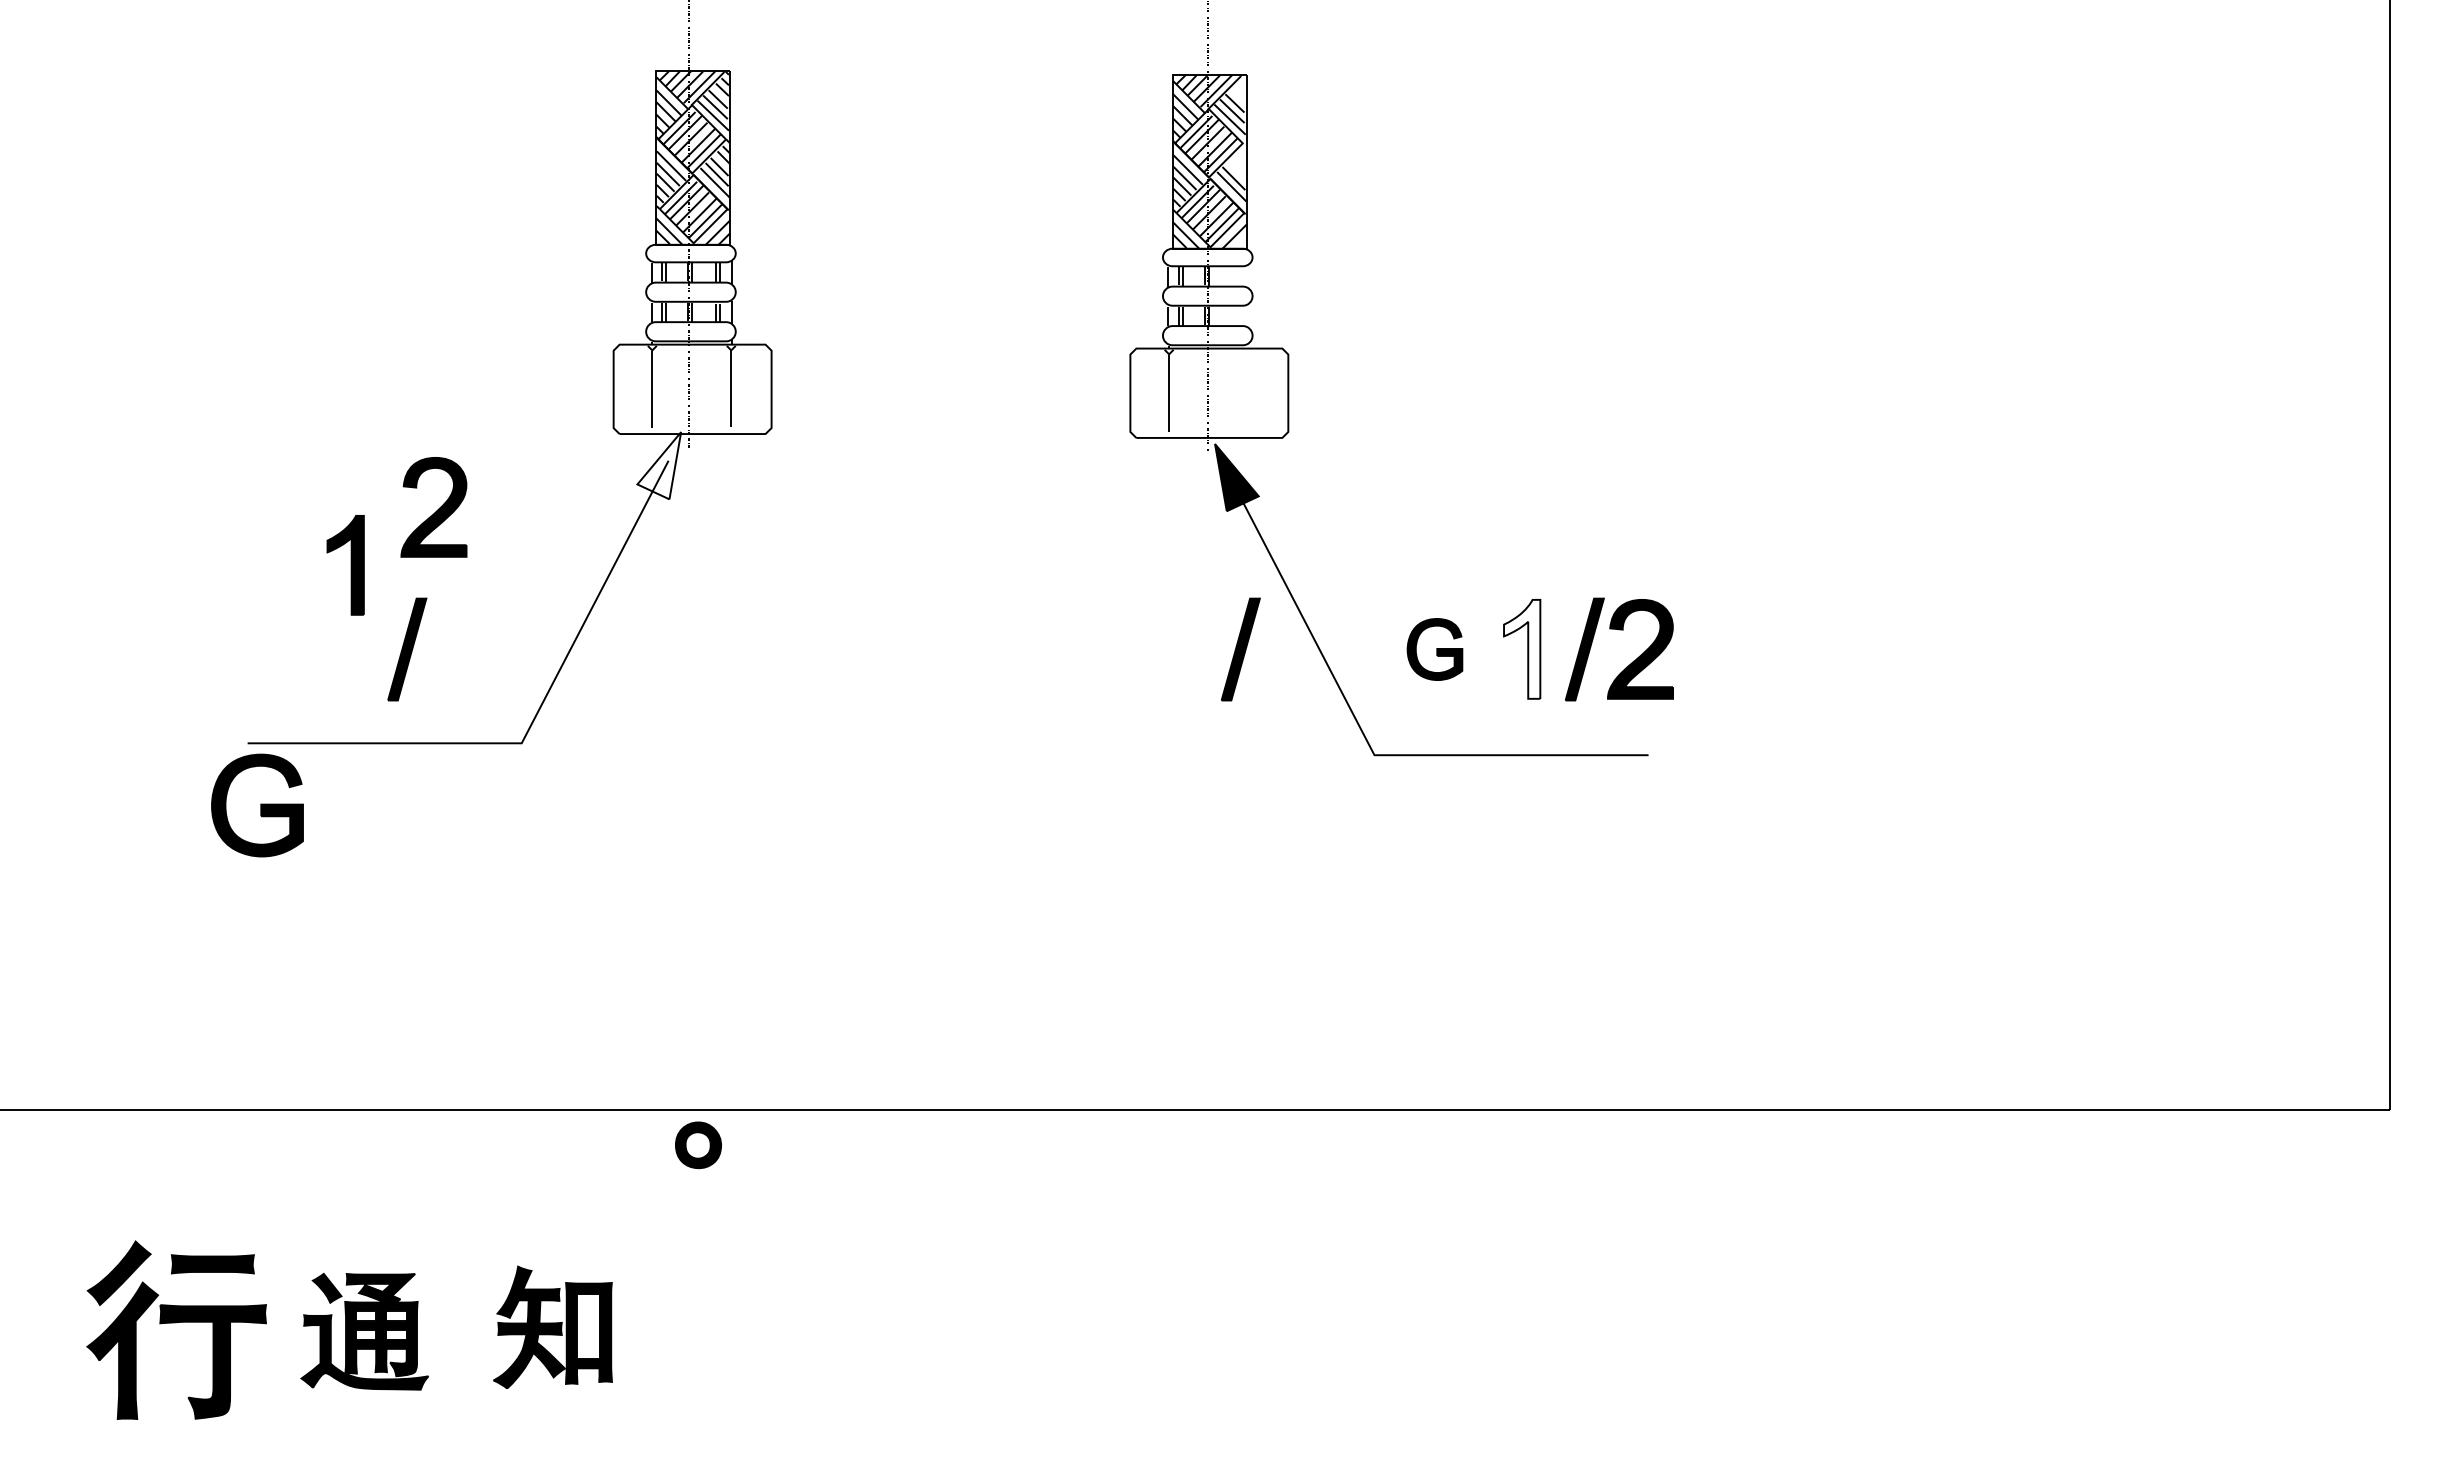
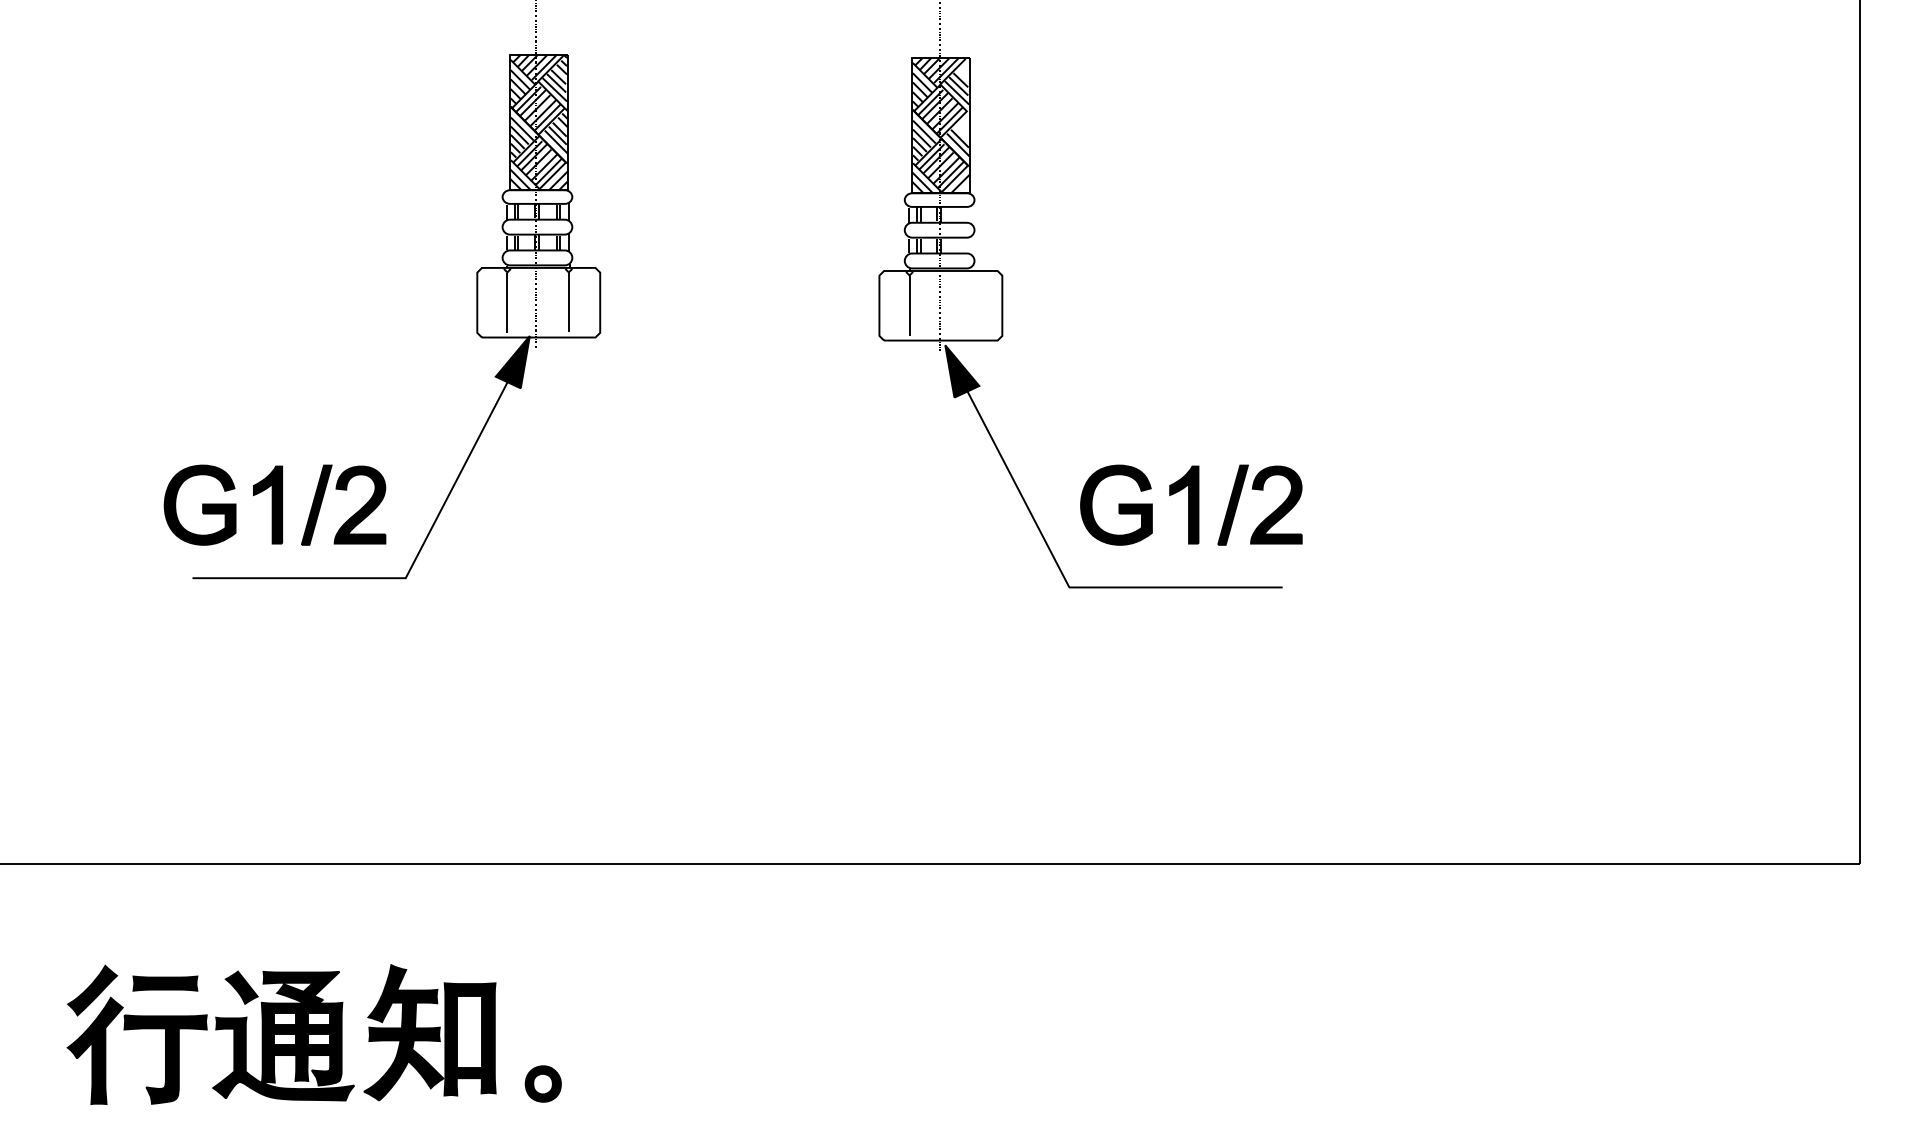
fill: (659, 465) -> (512, 361), added
part: (433, 507) -> (359, 505), moved
part: (345, 565) -> (267, 505), moved
fill: (1522, 648) -> (1184, 504), added
part: (1240, 649) -> (965, 505), removed
part: (1434, 649) -> (1116, 505), size x1.67
part: (257, 805) -> (200, 505), moved
part: (698, 1145) -> (543, 1084), moved
part: (552, 1327) -> (429, 1032), size x1.43
part: (364, 1331) -> (283, 1035), size x1.43

